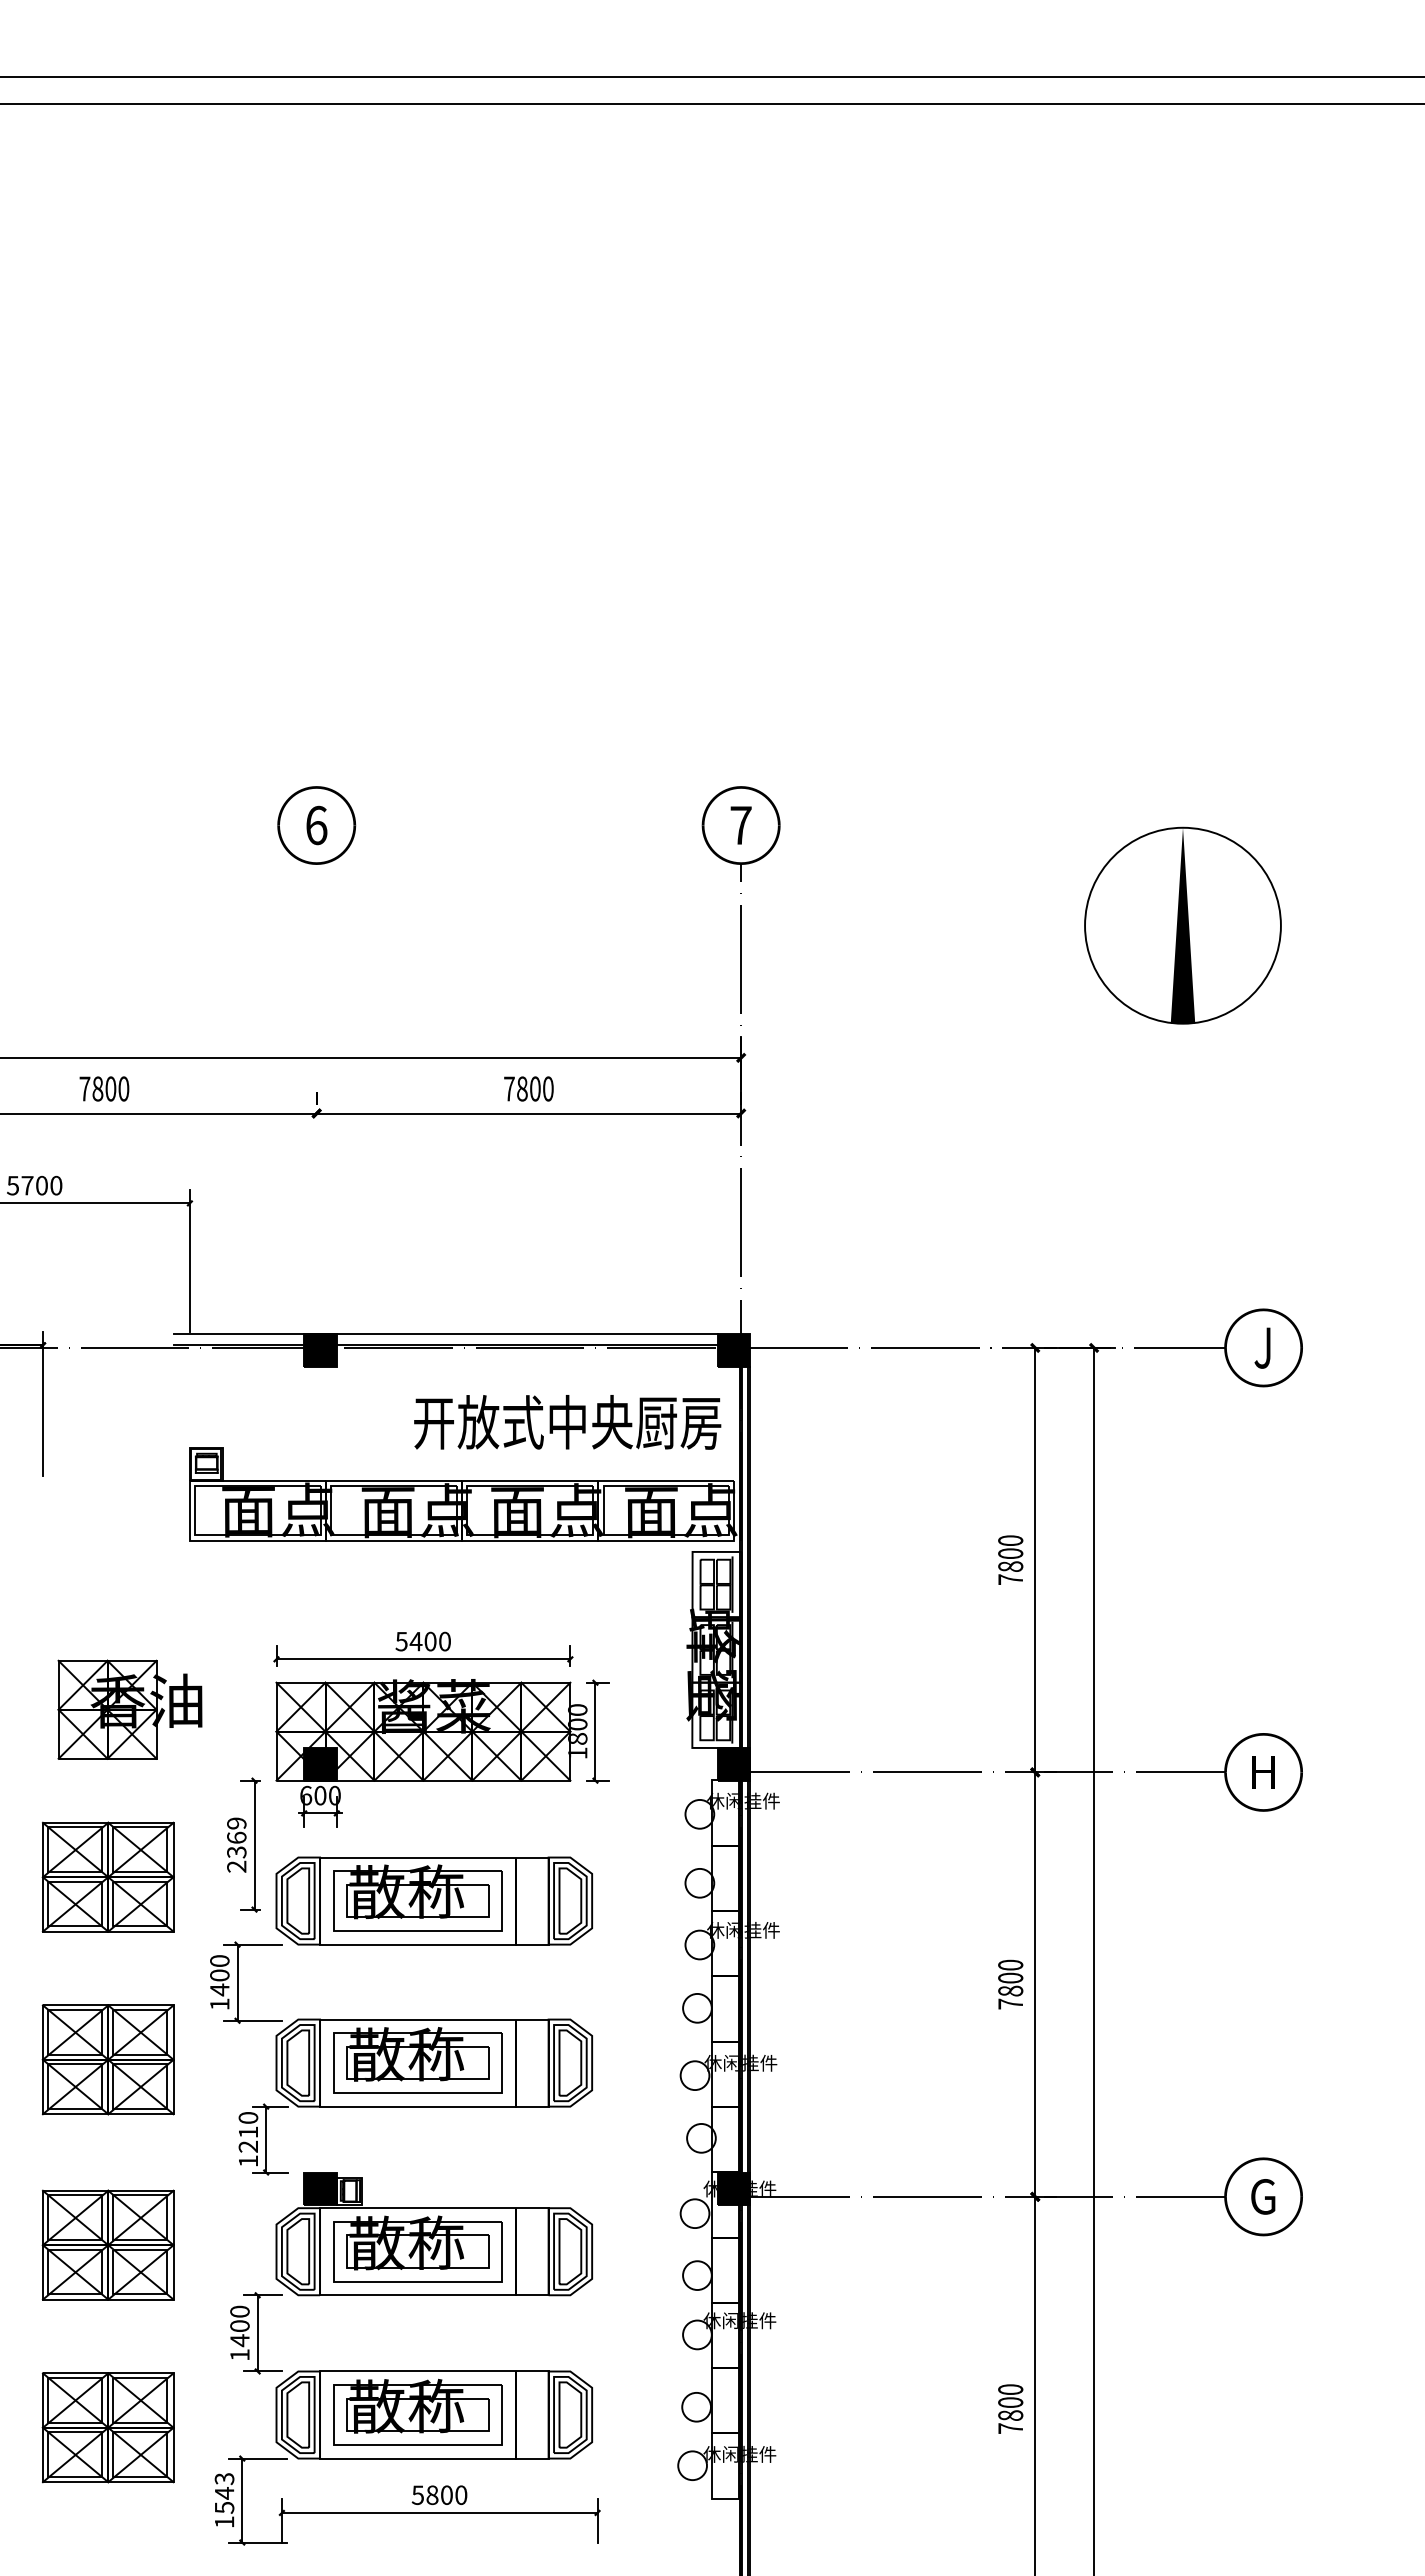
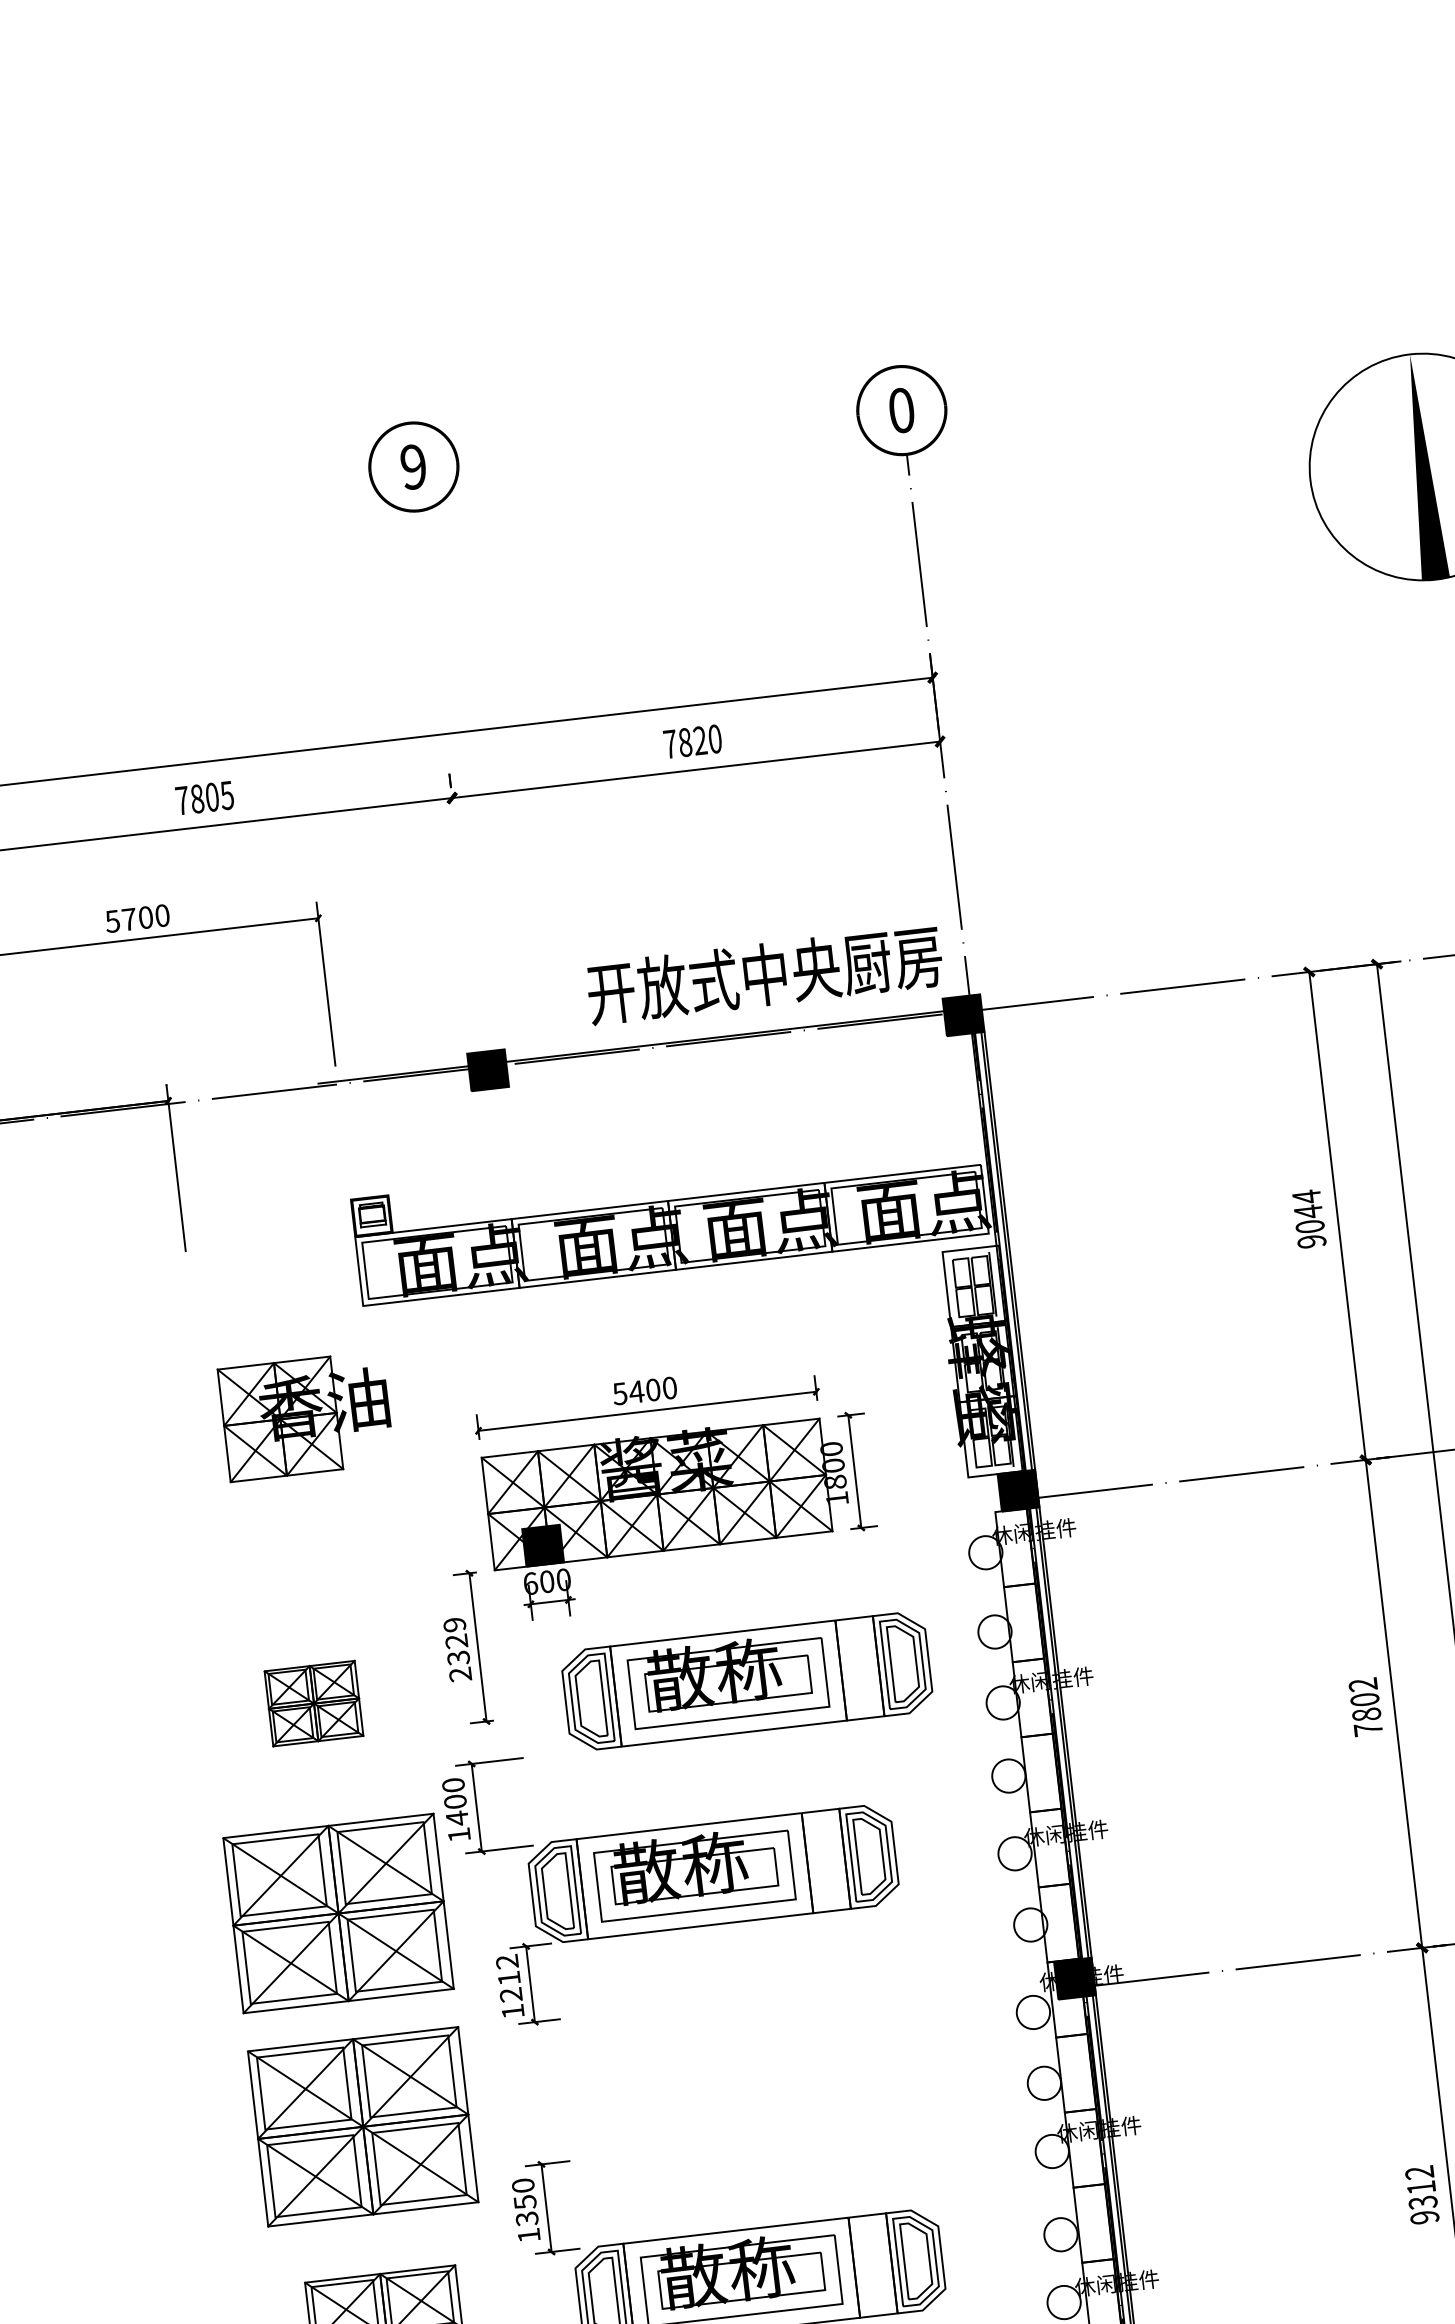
text: (316, 825) -> (413, 467), 6 -> 9
text: (740, 825) -> (901, 410), 7 -> 0
text: (123, 1088) -> (226, 795), 7800 -> 7805
text: (535, 1088) -> (700, 740), 7800 -> 7820
line: (445, 1334) -> (629, 1034), removed
text: (567, 1422) -> (764, 975), moved
text: (1010, 1559) -> (1309, 1218), 7800 -> 9044
part: (129, 1709) -> (305, 1416), moved
text: (236, 1837) -> (456, 1641), 2369 -> 2329
part: (107, 1876) -> (313, 1702), size x0.6
part: (433, 1900) -> (746, 1680), moved
text: (1010, 1964) -> (1362, 1684), 7800 -> 7802
part: (107, 2059) -> (337, 1913), size x1.4
text: (248, 2117) -> (507, 1961), 1210 -> 1212
part: (433, 2234) -> (735, 2071), removed
part: (107, 2244) -> (362, 2126), size x1.4
text: (239, 2333) -> (525, 2210), 1400 -> 1350
text: (1010, 2408) -> (1421, 2194), 7800 -> 9312

